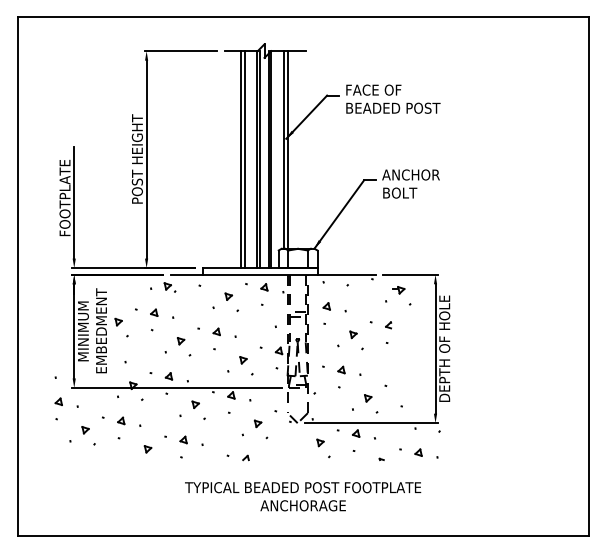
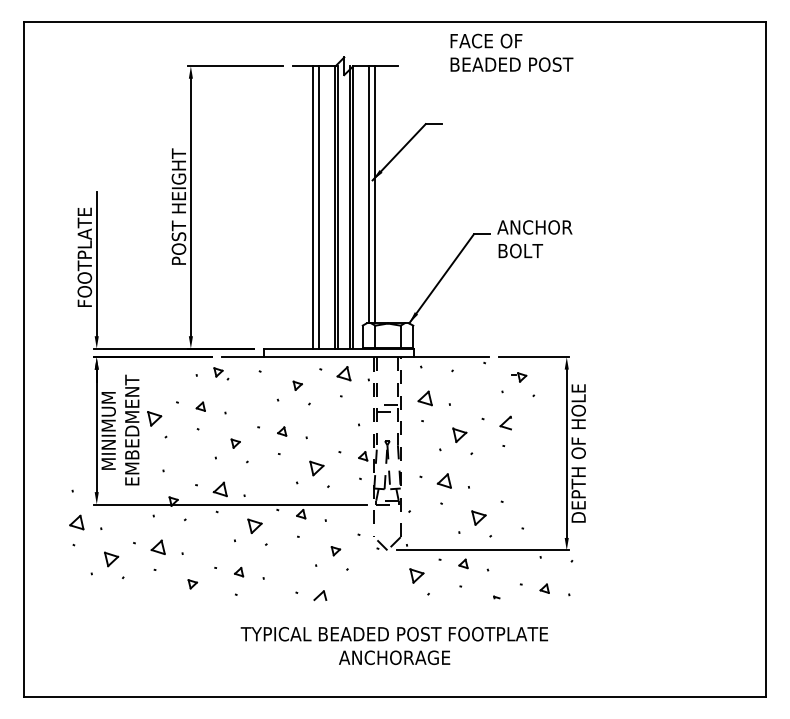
text: (393, 98) -> (511, 52), moved
part: (264, 287) -> (344, 373), size x1.6
part: (326, 306) -> (425, 398), size x1.6
part: (118, 321) -> (154, 418), size x1.6
part: (388, 324) -> (505, 422), size x1.6
part: (353, 334) -> (460, 435), size x1.6
part: (243, 360) -> (316, 468), size x1.6
part: (341, 370) -> (444, 481), size x1.6
part: (168, 376) -> (219, 489), size x1.6
part: (368, 397) -> (479, 517), size x1.6
part: (58, 401) -> (76, 522), size x1.6
part: (195, 404) -> (254, 526), size x1.6
part: (120, 421) -> (157, 547), size x1.6
part: (85, 430) -> (111, 559), size x1.6
part: (320, 442) -> (417, 575), size x1.6
part: (245, 457) -> (319, 595), size x1.6

